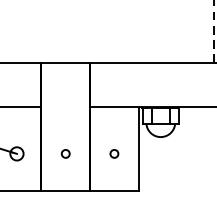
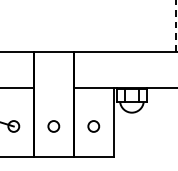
circle: (65, 153) -> (53, 126), size x1.67
circle: (113, 153) -> (93, 126), size x1.67

